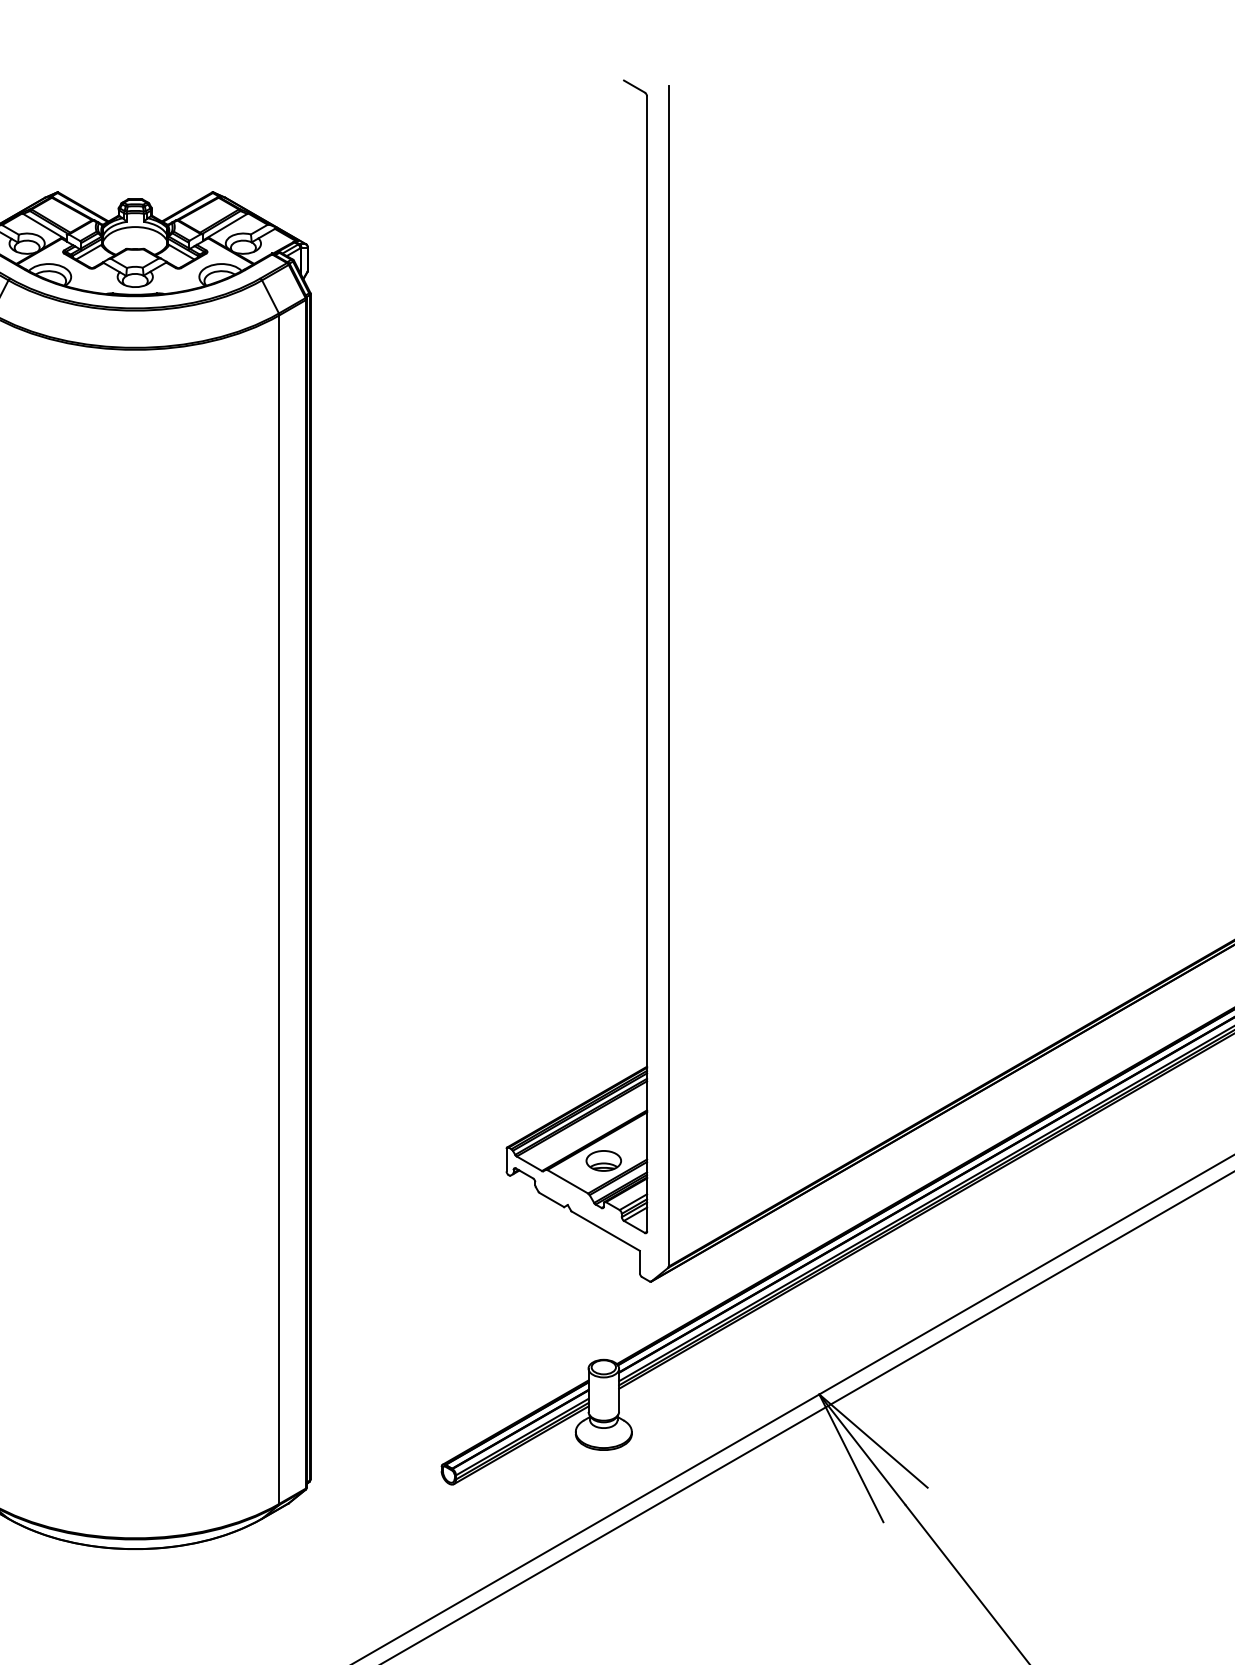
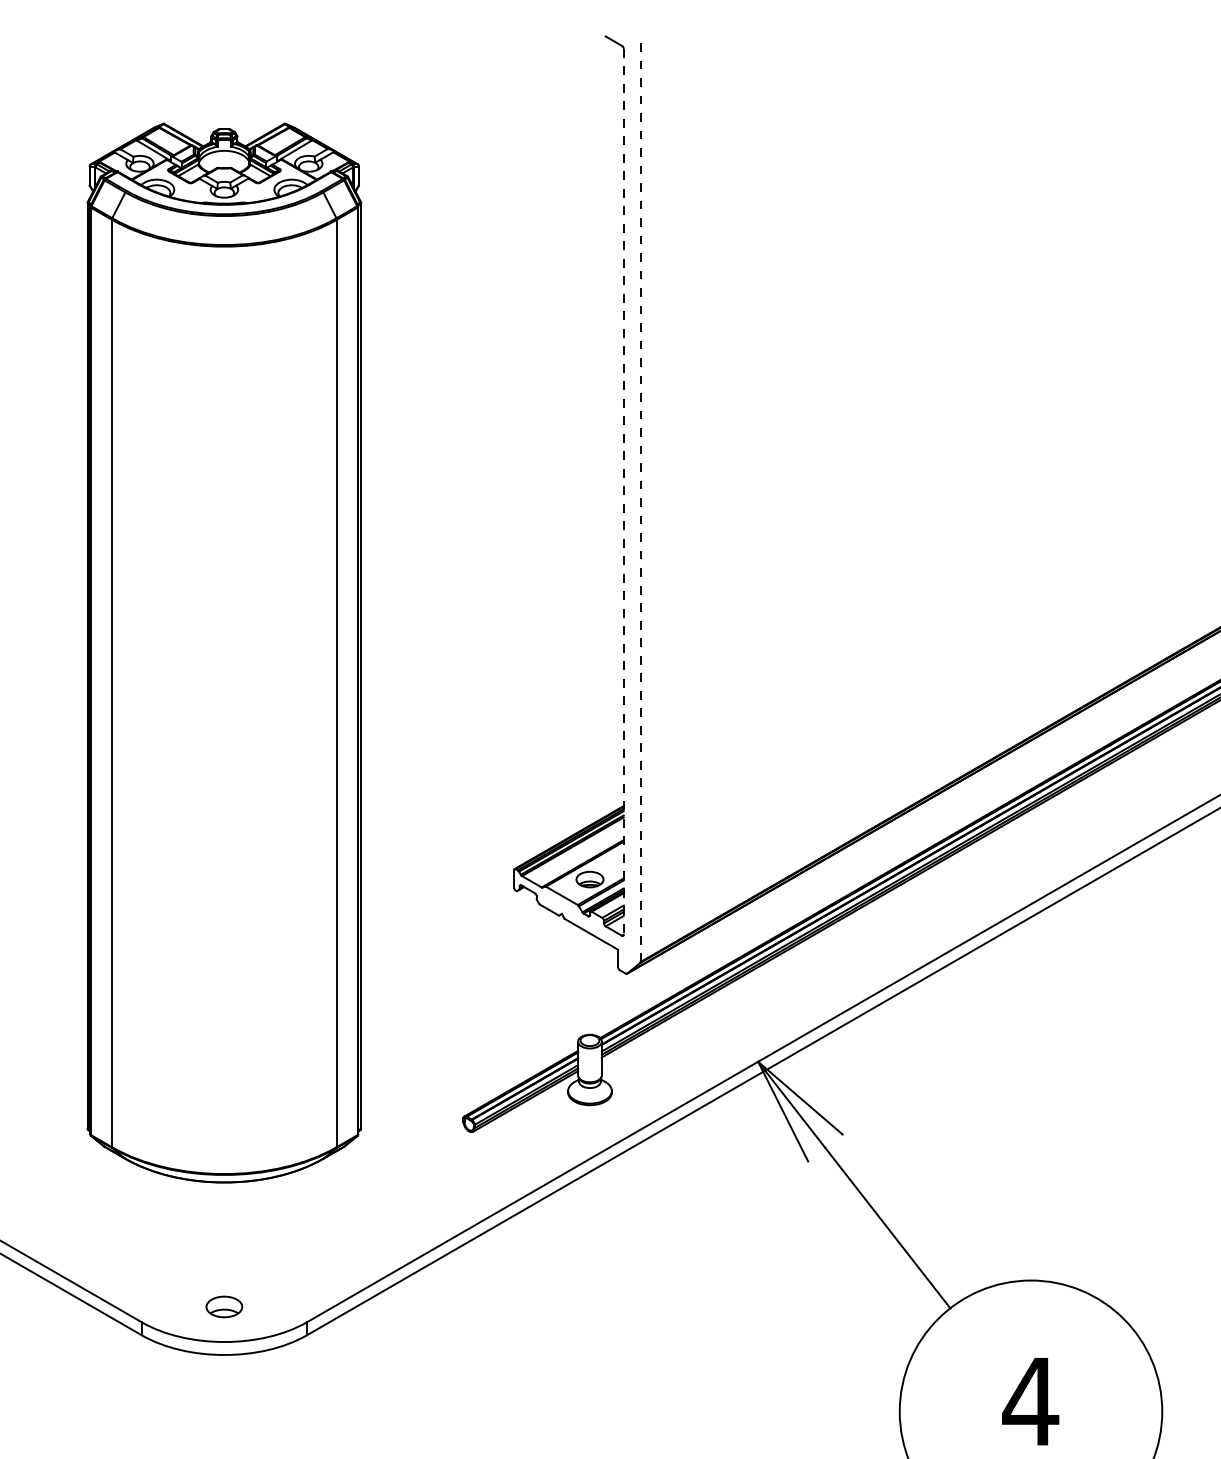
line: (646, 663) -> (623, 491), solid -> dashed
line: (668, 676) -> (640, 501), solid -> dashed

